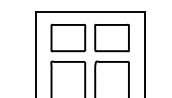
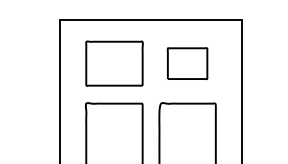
part: (111, 37) -> (186, 62), size x0.7

